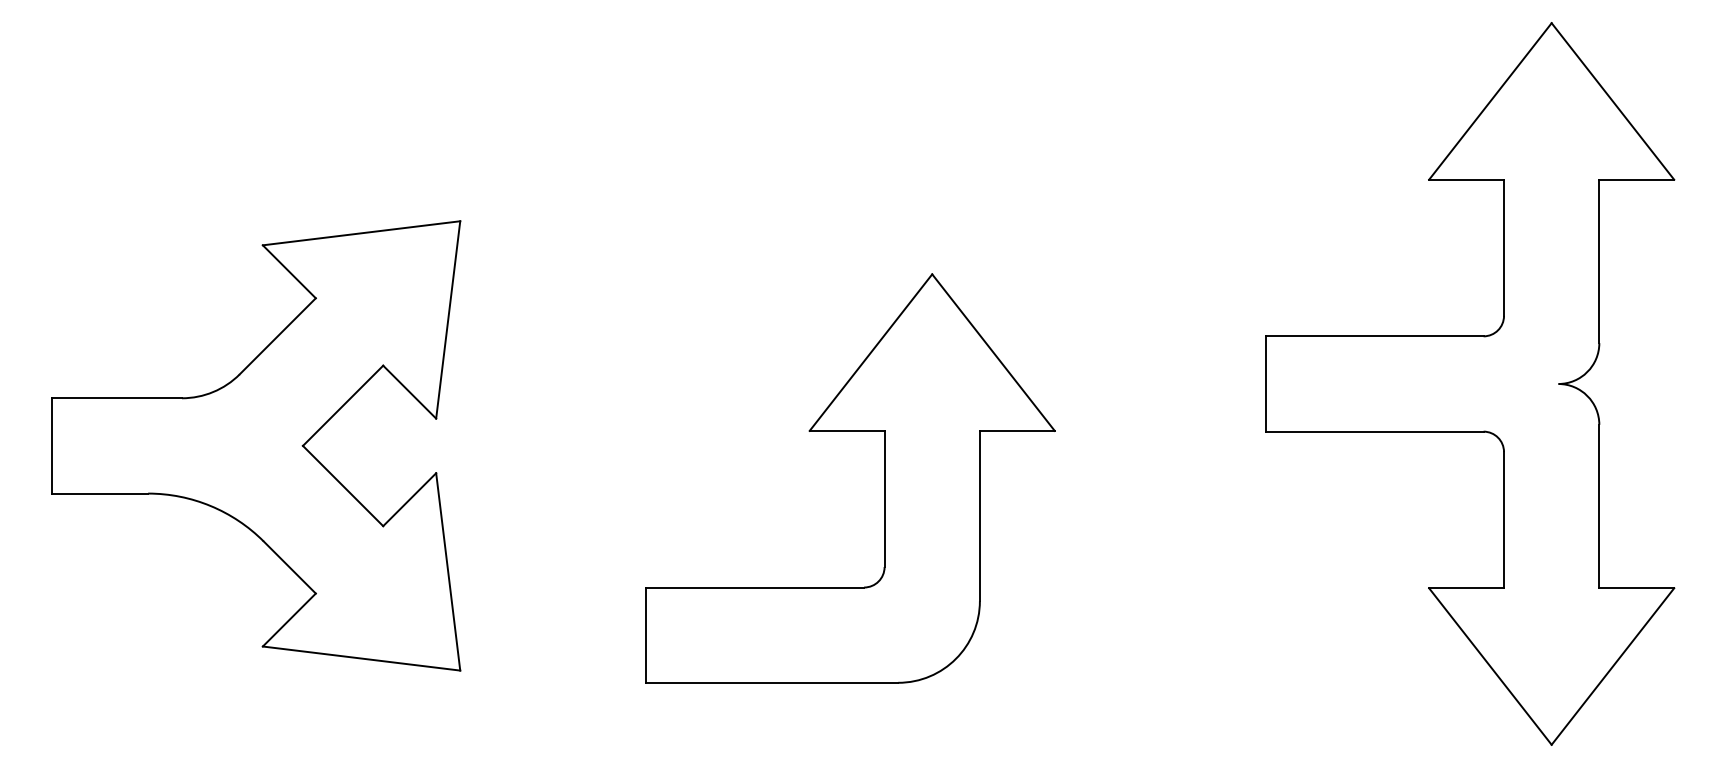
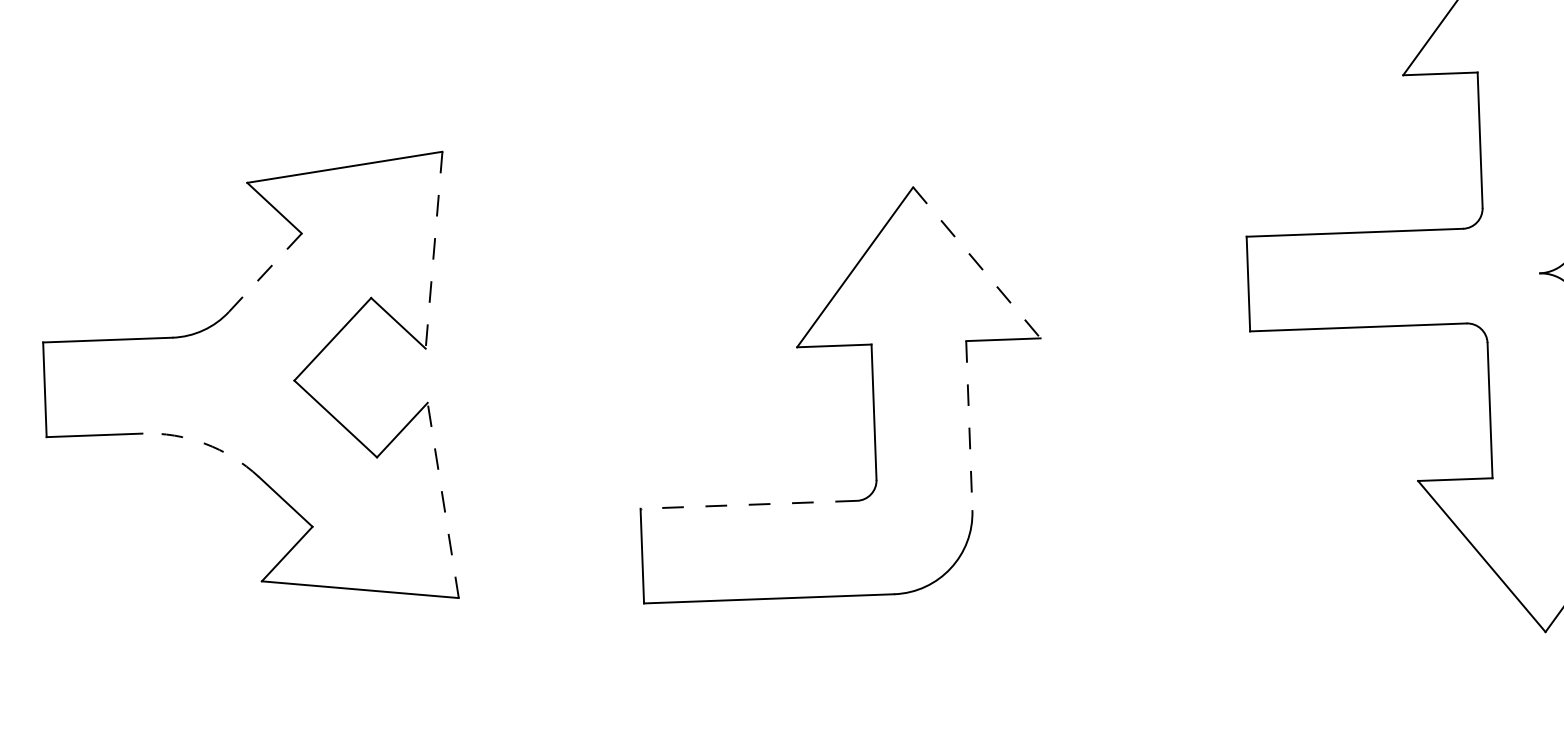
line: (448, 320) -> (434, 250), solid -> dashed
line: (277, 336) -> (265, 272), solid -> dashed
line: (993, 353) -> (976, 263), solid -> dashed
arc: (210, 506) -> (204, 444), solid -> dashed
line: (979, 516) -> (968, 426), solid -> dashed
line: (448, 571) -> (443, 500), solid -> dashed
line: (755, 587) -> (749, 504), solid -> dashed

